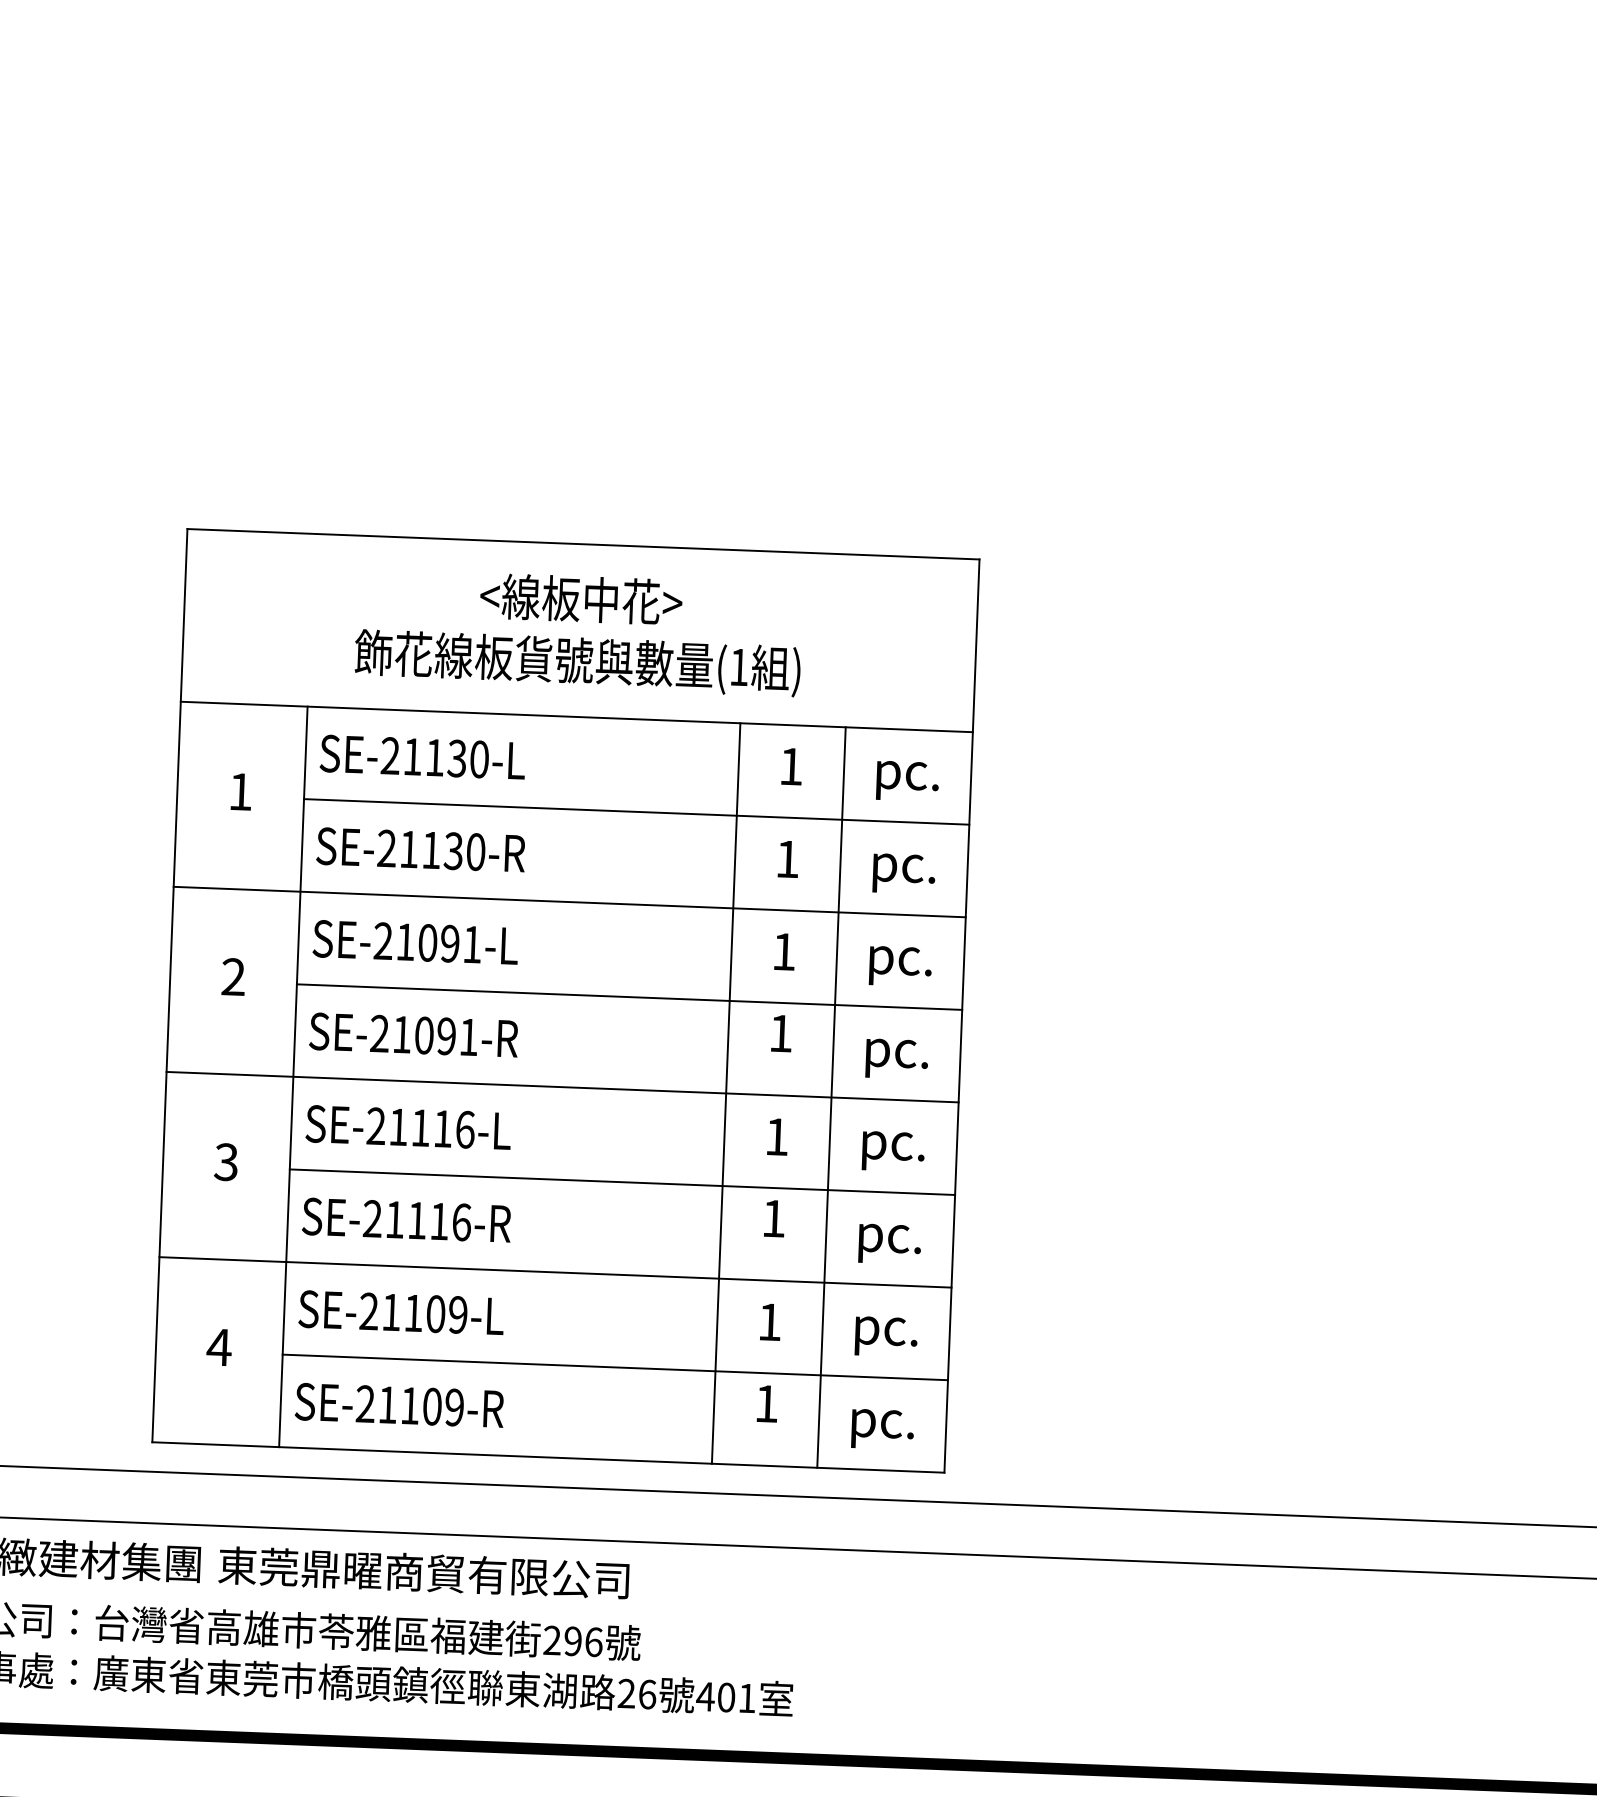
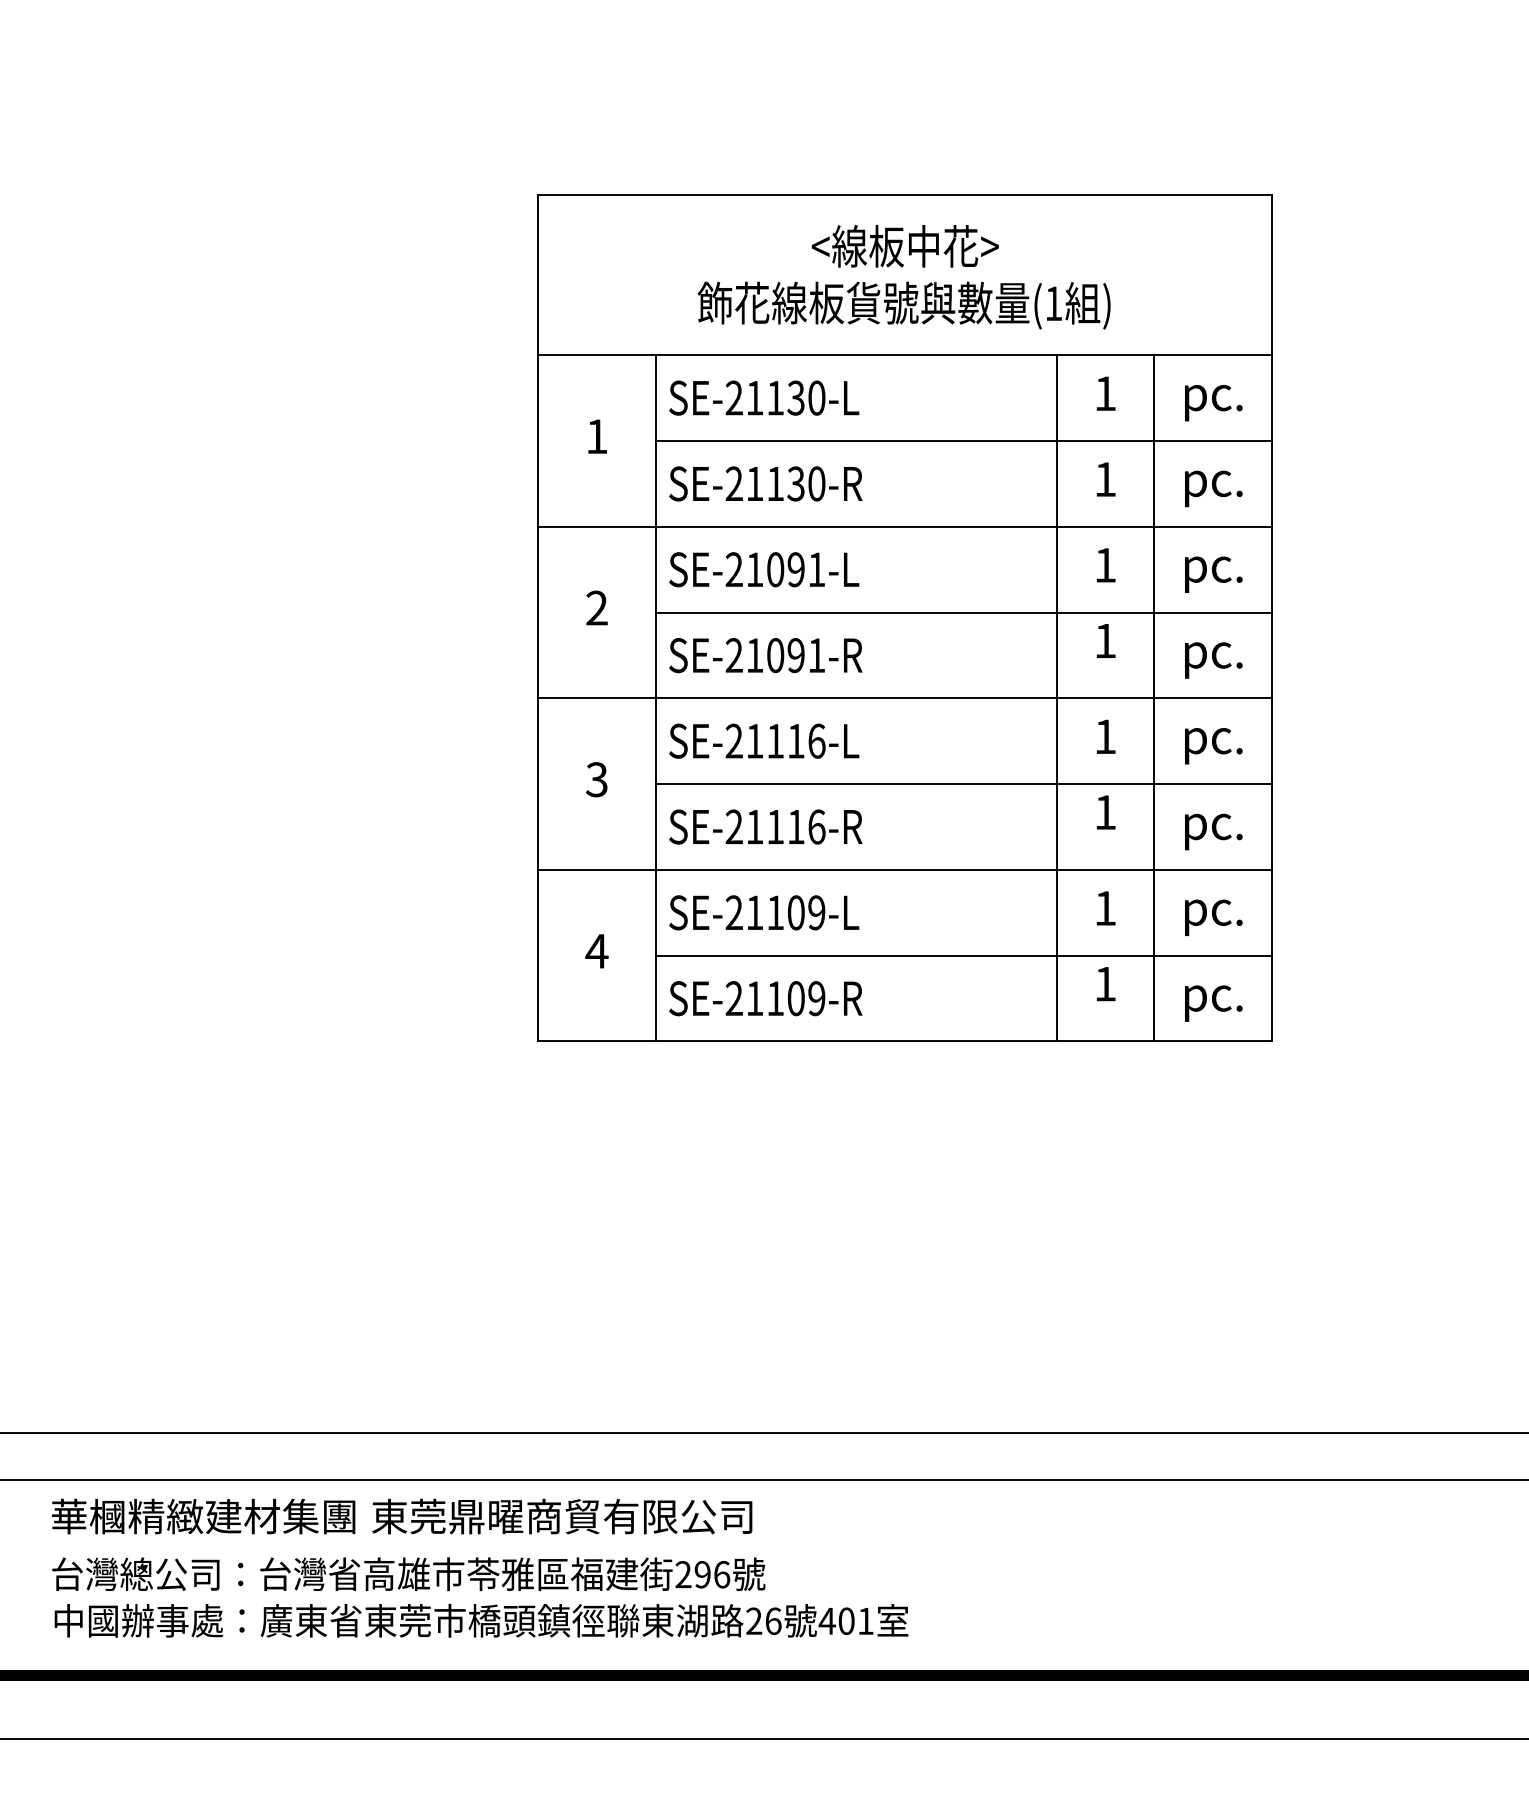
part: (565, 999) -> (904, 617), moved

